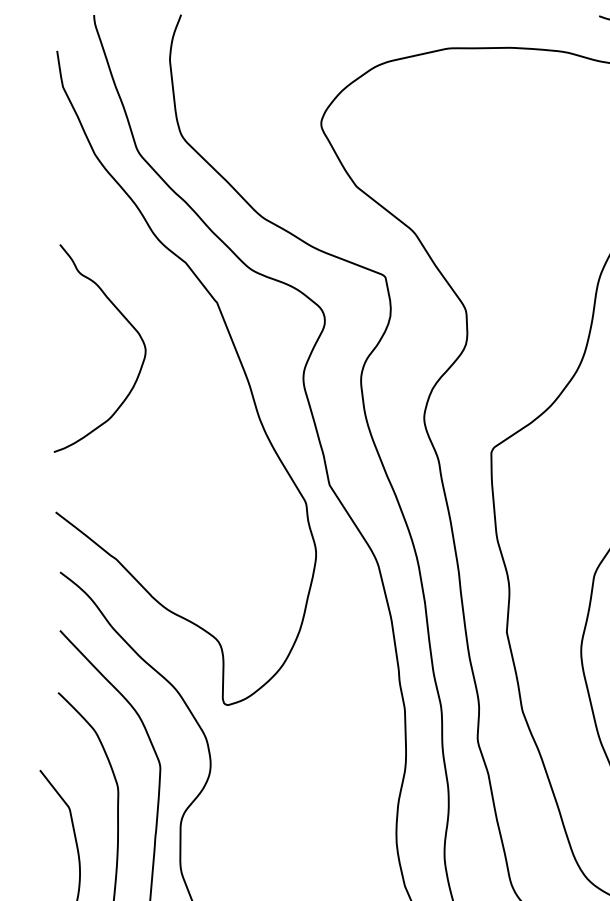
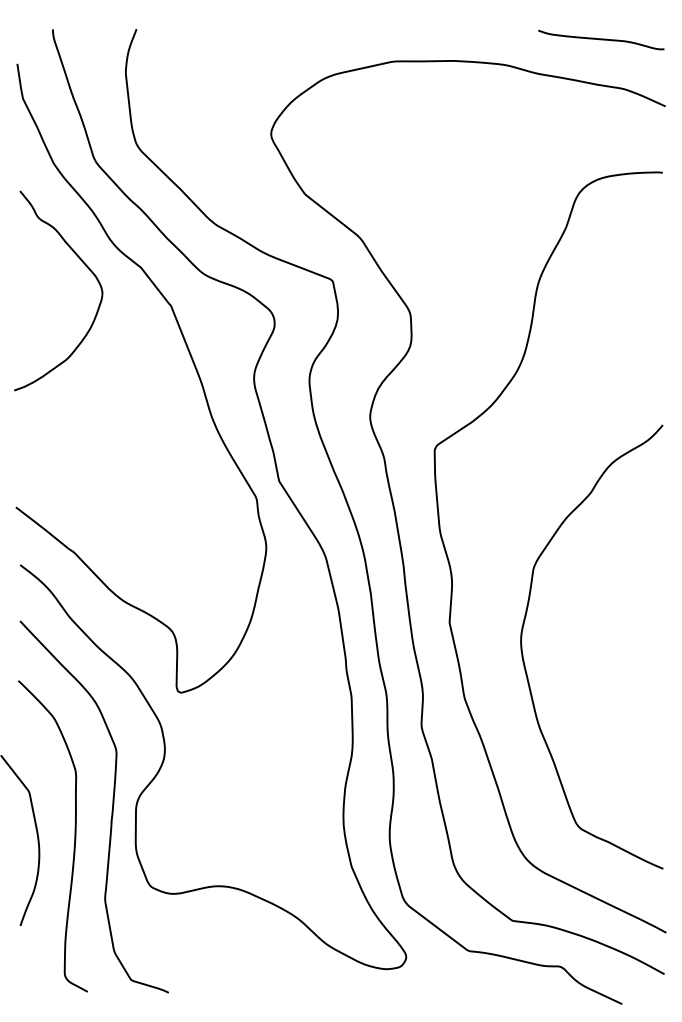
curve: (128, 323) -> (85, 266), moved

